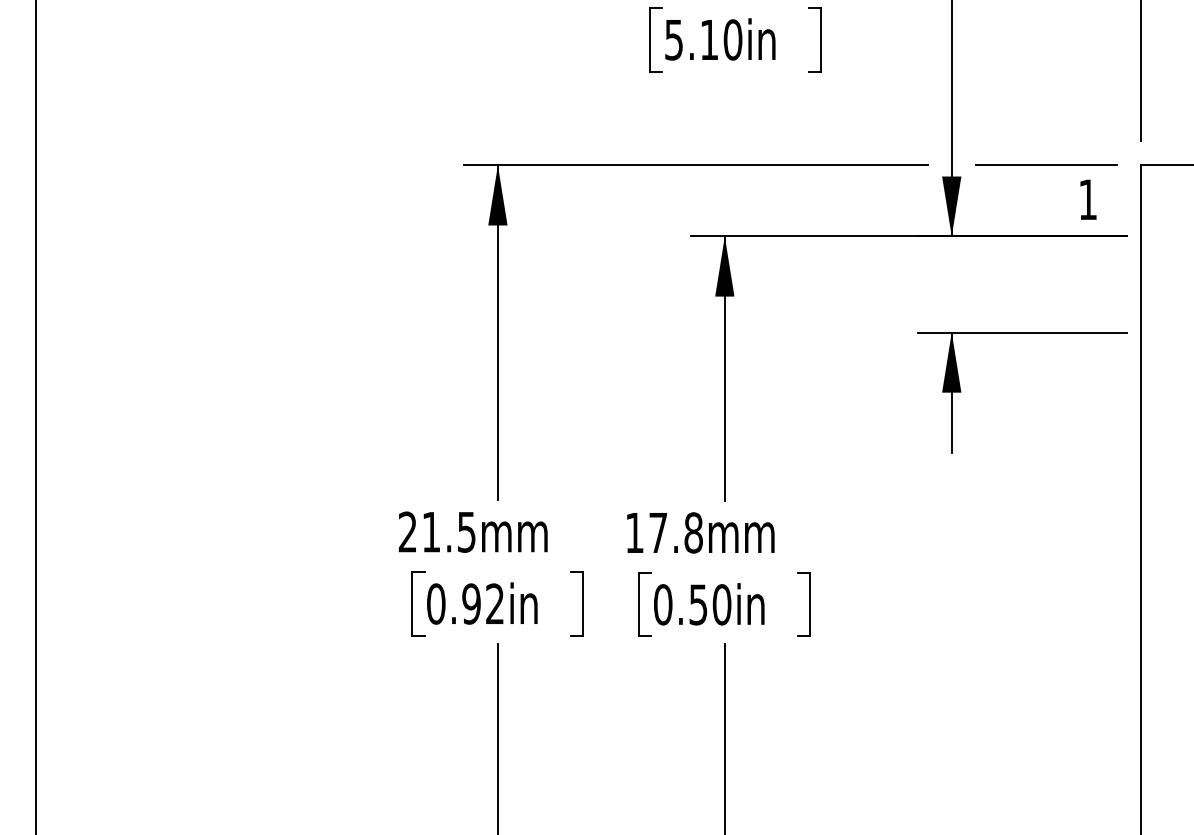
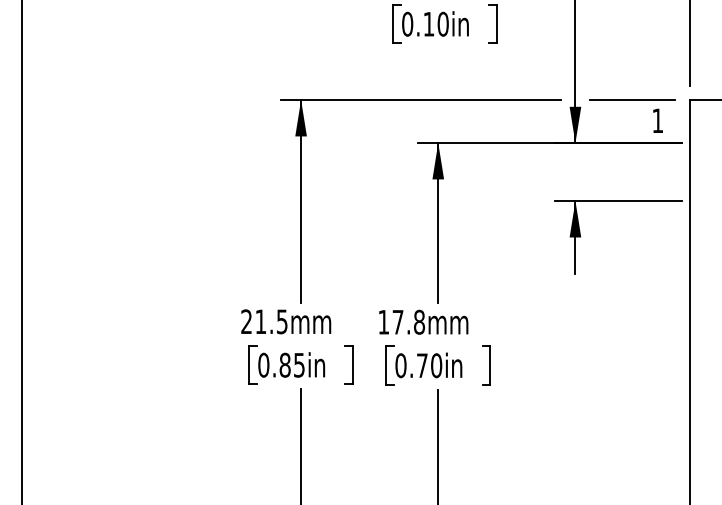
text: (673, 38) -> (407, 23), 5.10in -> 0.10in
text: (482, 602) -> (291, 364), 0.92in -> 0.85in
text: (698, 604) -> (422, 365), 0.50in -> 0.70in

